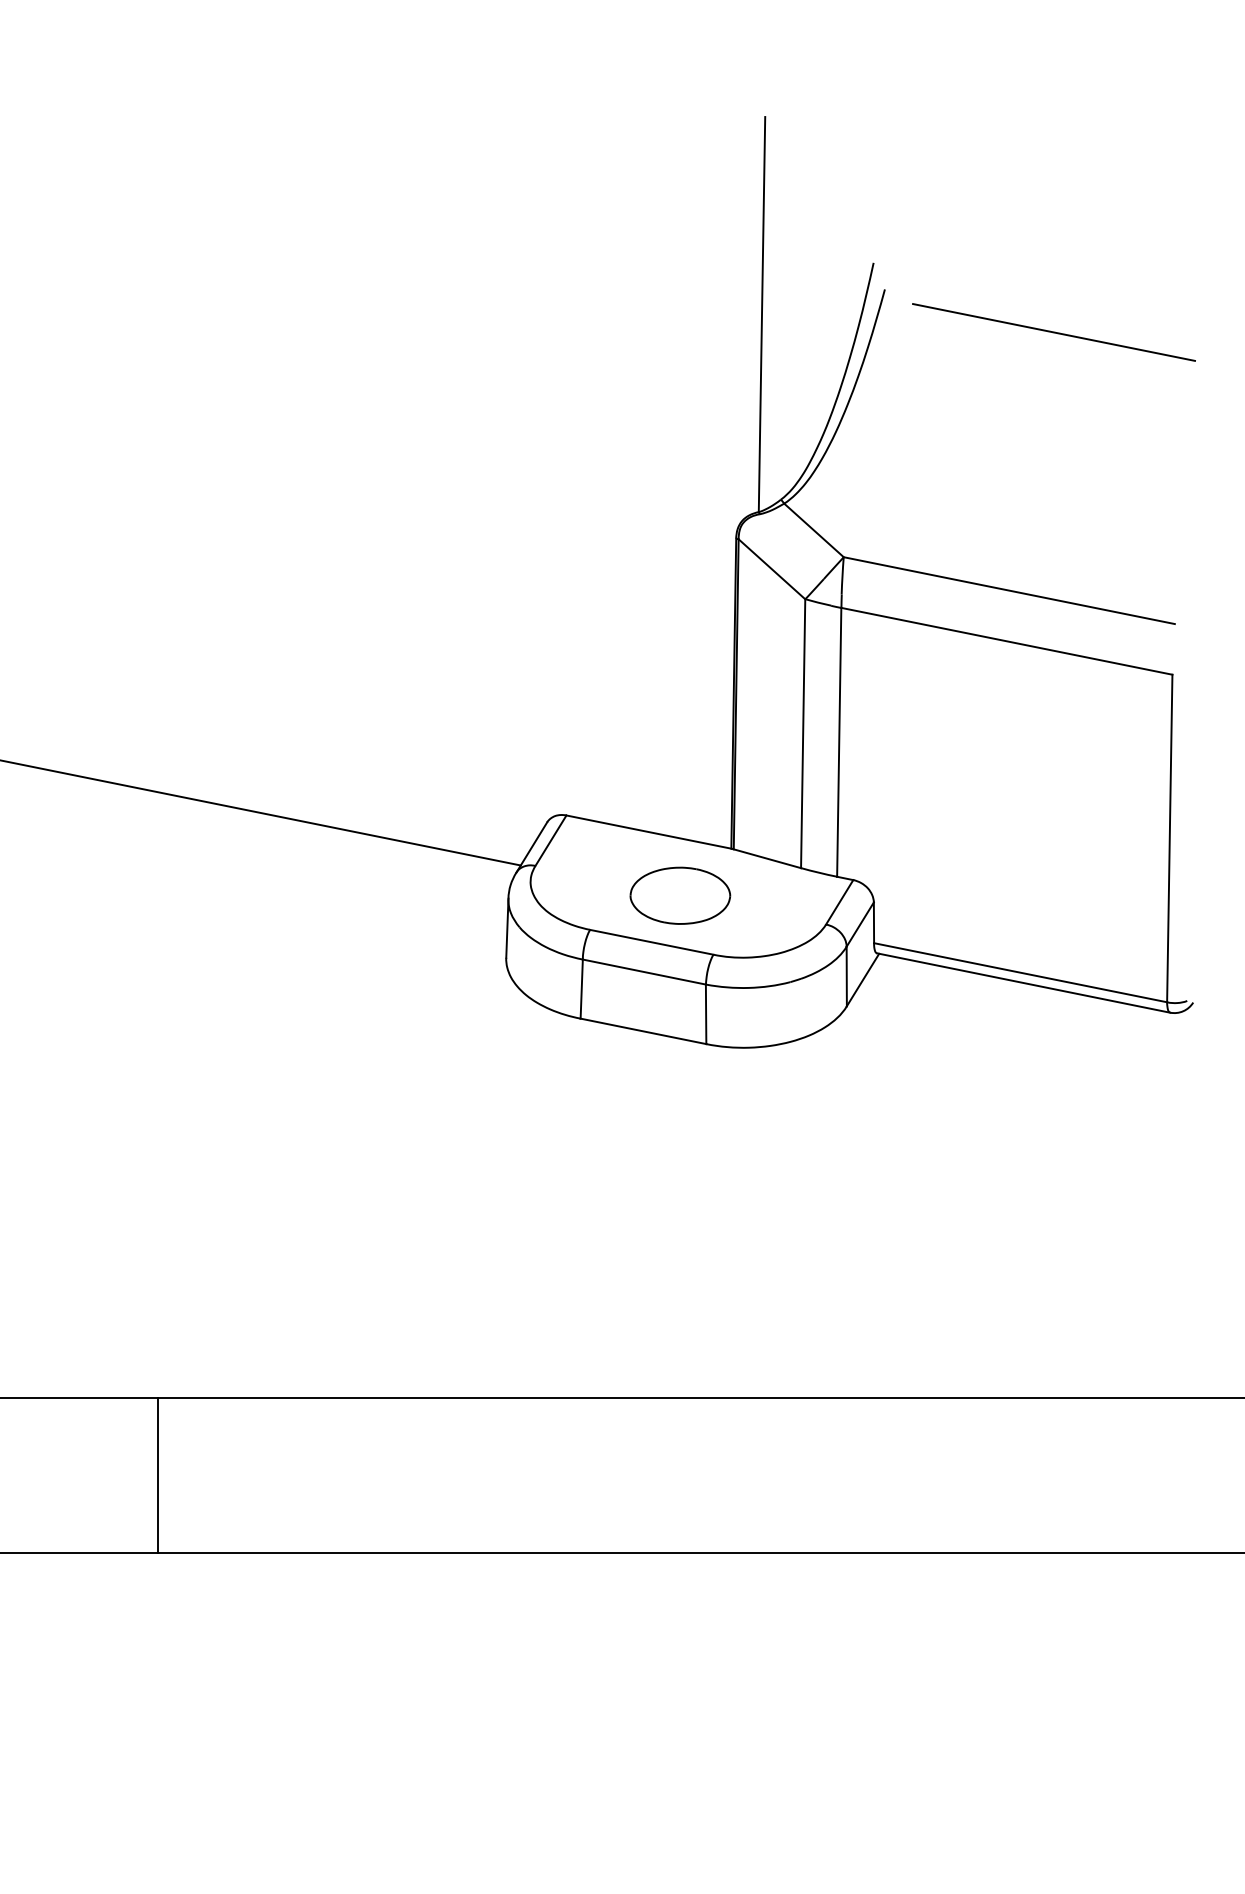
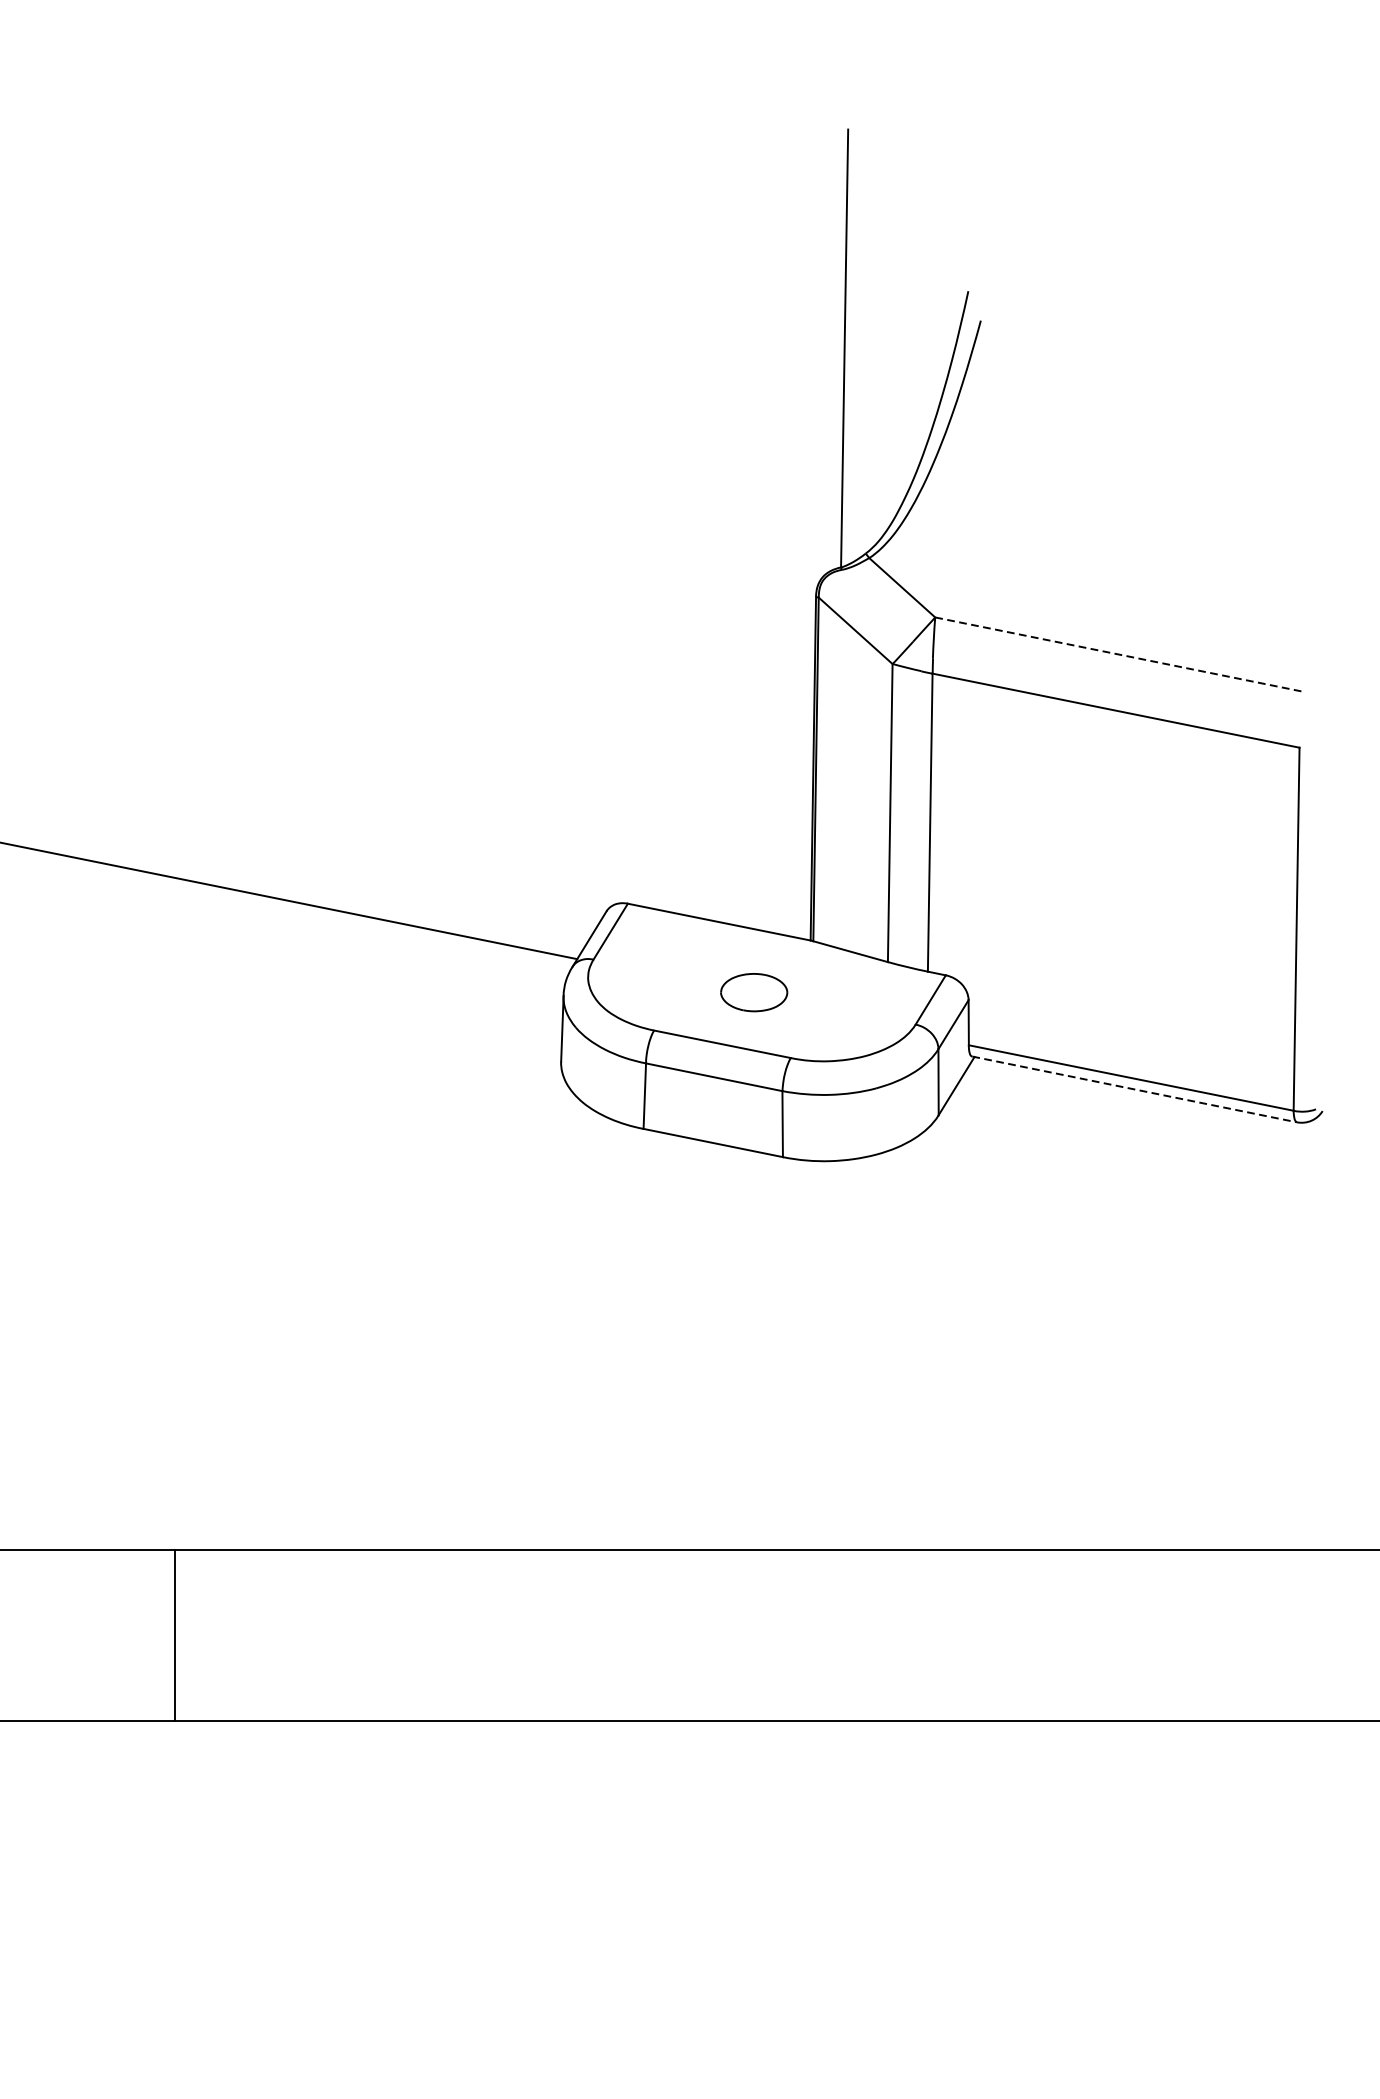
line: (1054, 332) -> (1168, 368), removed
line: (1009, 590) -> (1118, 654), solid -> dashed
part: (680, 895) -> (754, 992), size x0.6
line: (1024, 983) -> (1135, 1089), solid -> dashed

